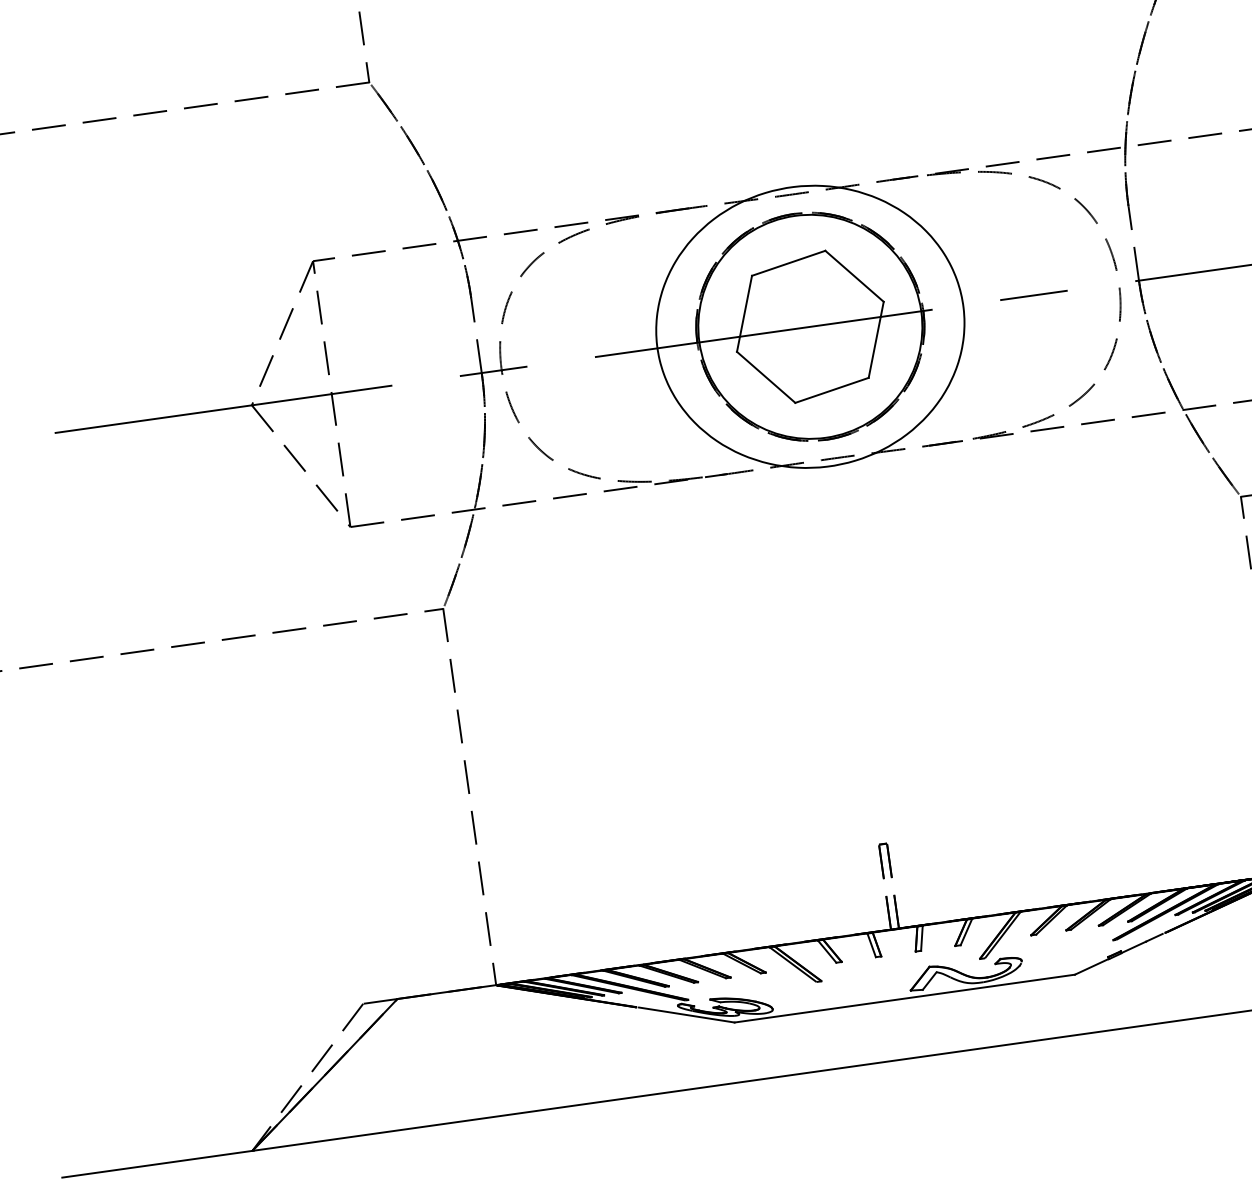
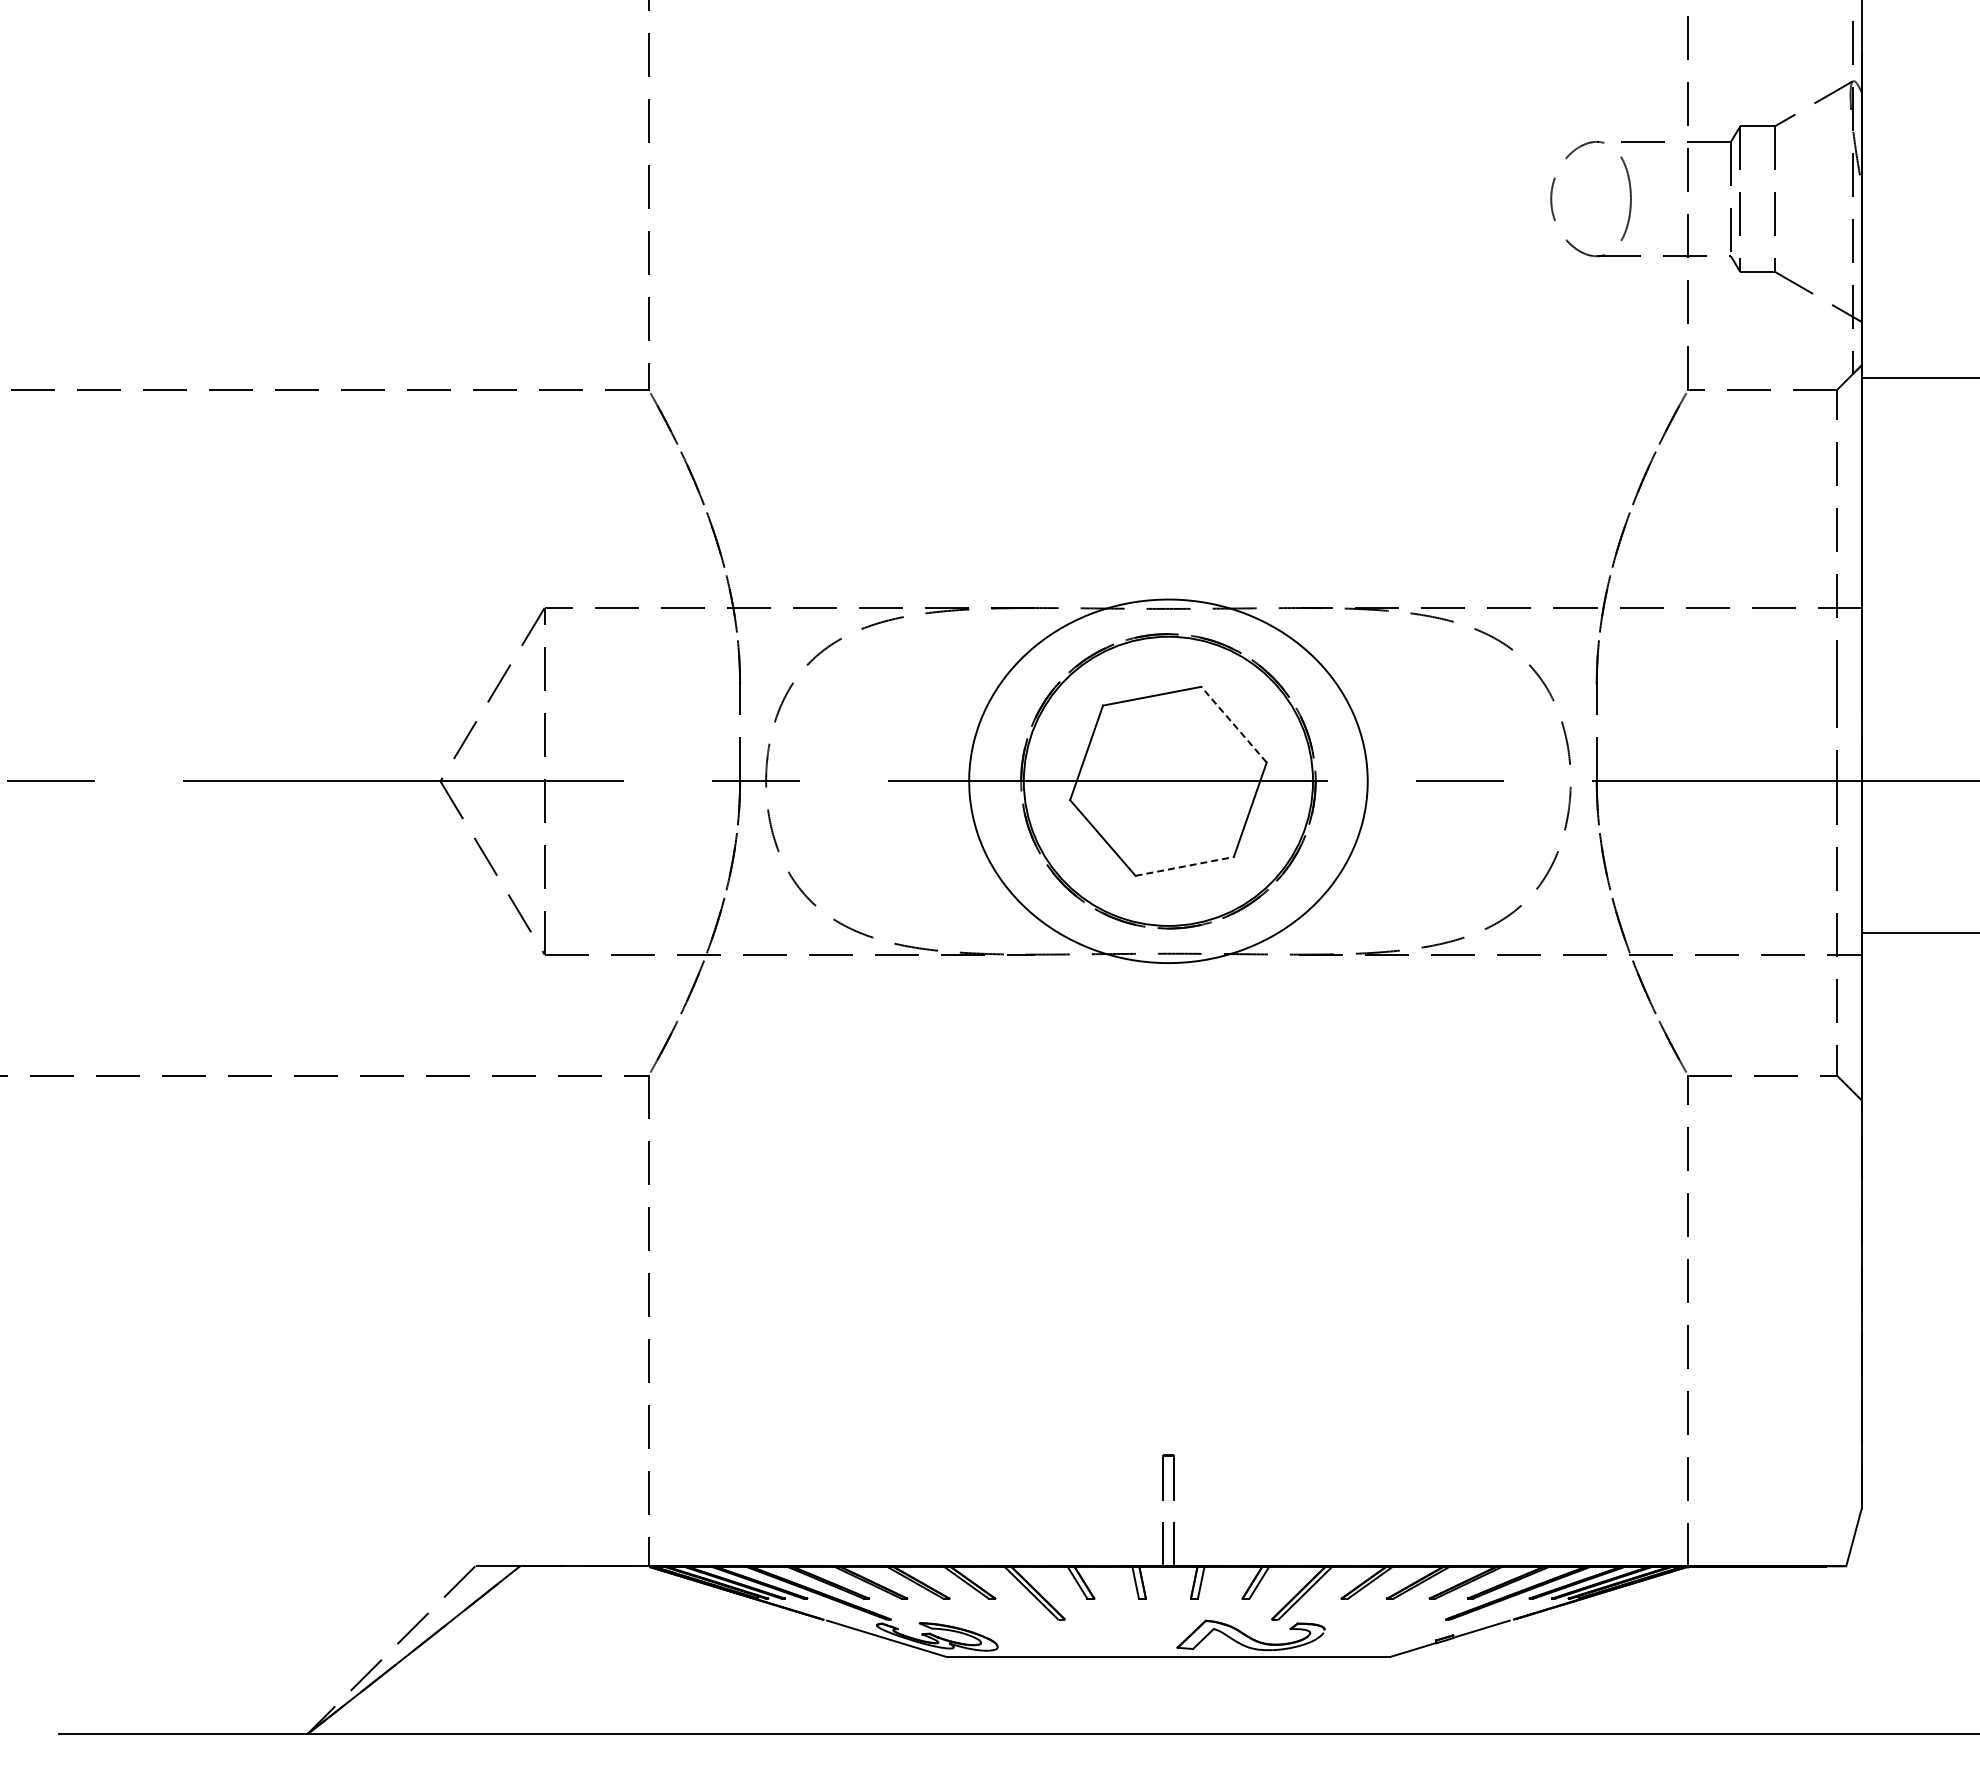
line: (854, 276) -> (1233, 724), solid -> dashed
line: (832, 390) -> (1185, 866), solid -> dashed

